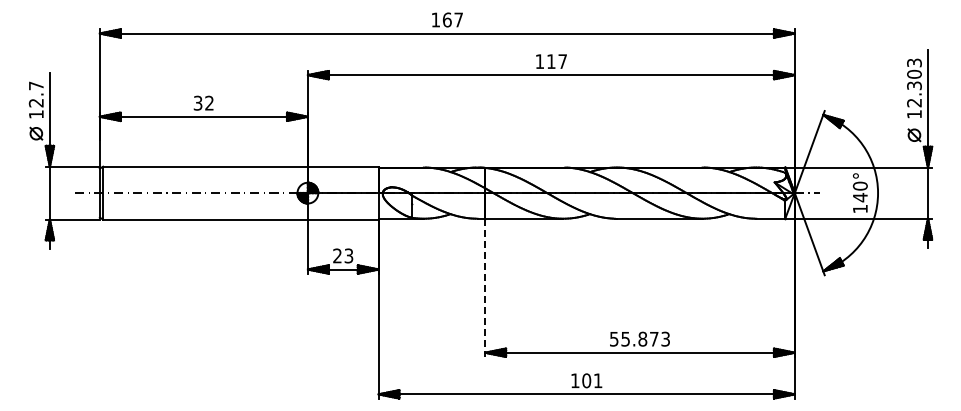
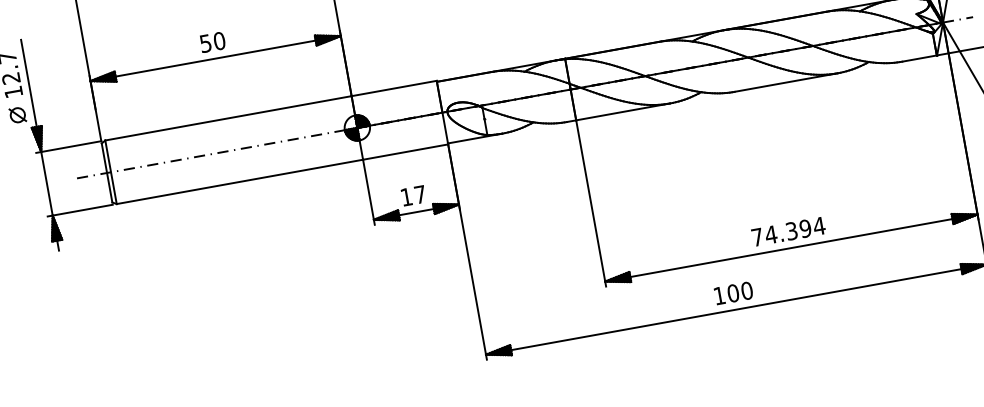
text: (204, 102) -> (213, 41), 32 -> 50
text: (343, 255) -> (413, 195), 23 -> 17
line: (485, 288) -> (591, 204), dashed -> solid
text: (640, 338) -> (788, 230), 55.873 -> 74.394
text: (597, 380) -> (746, 290), 101 -> 100

